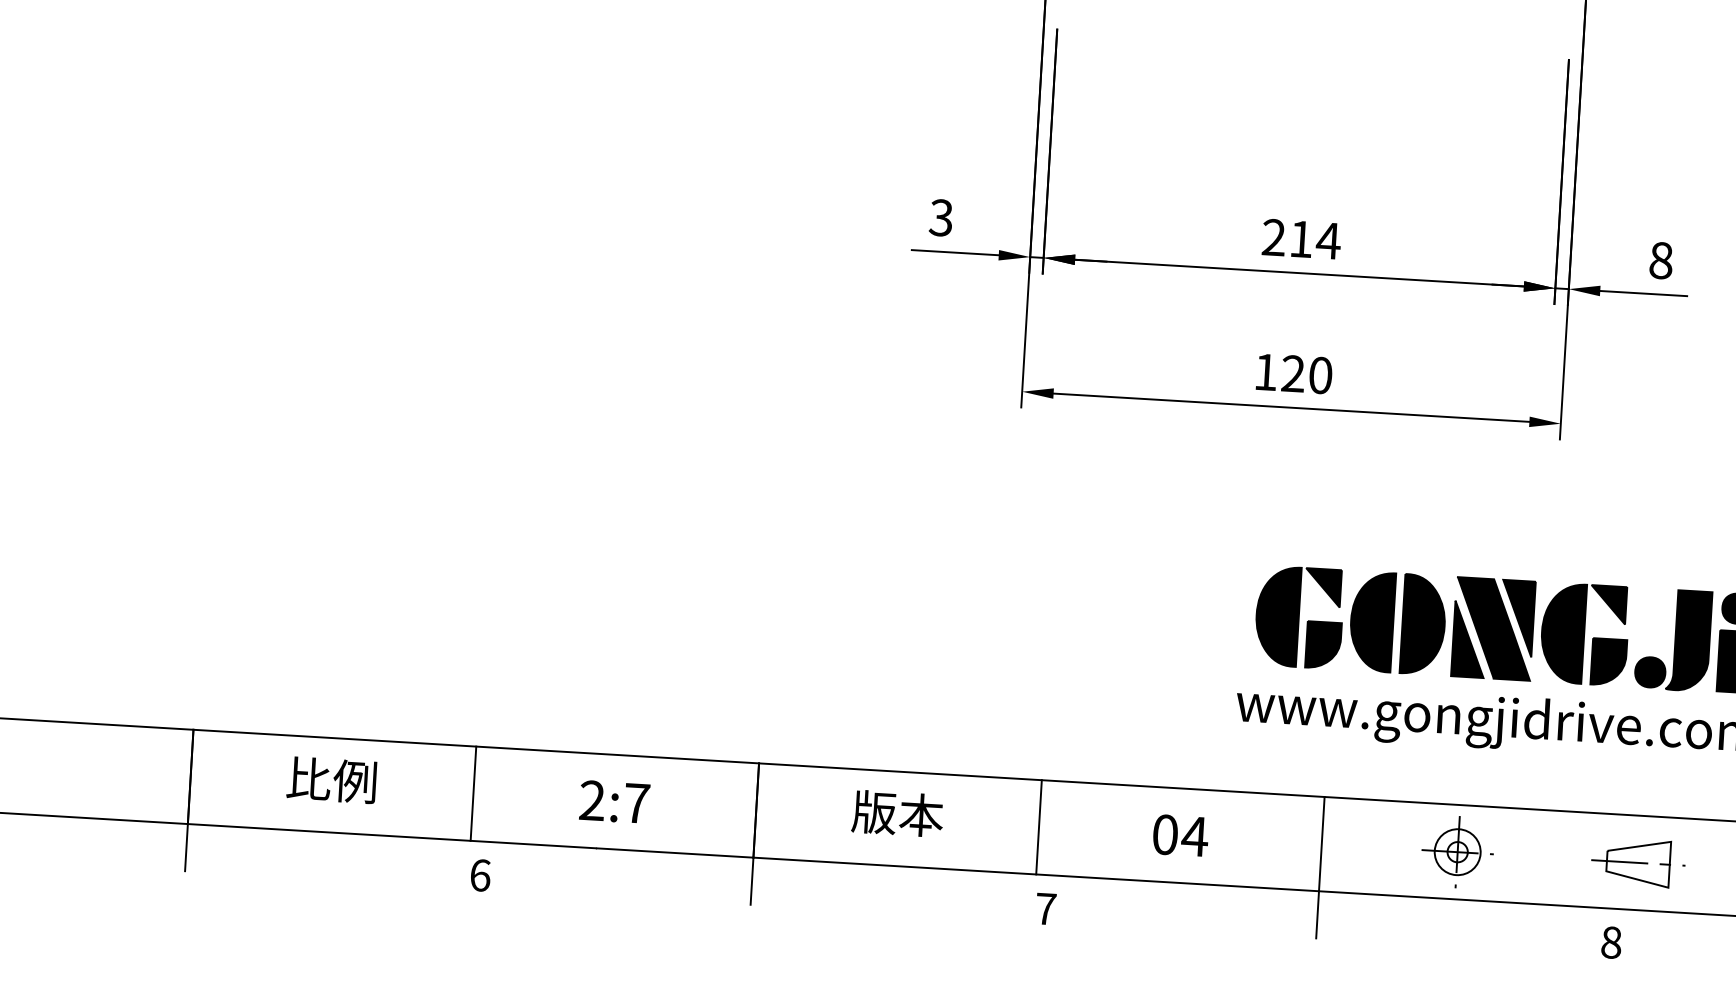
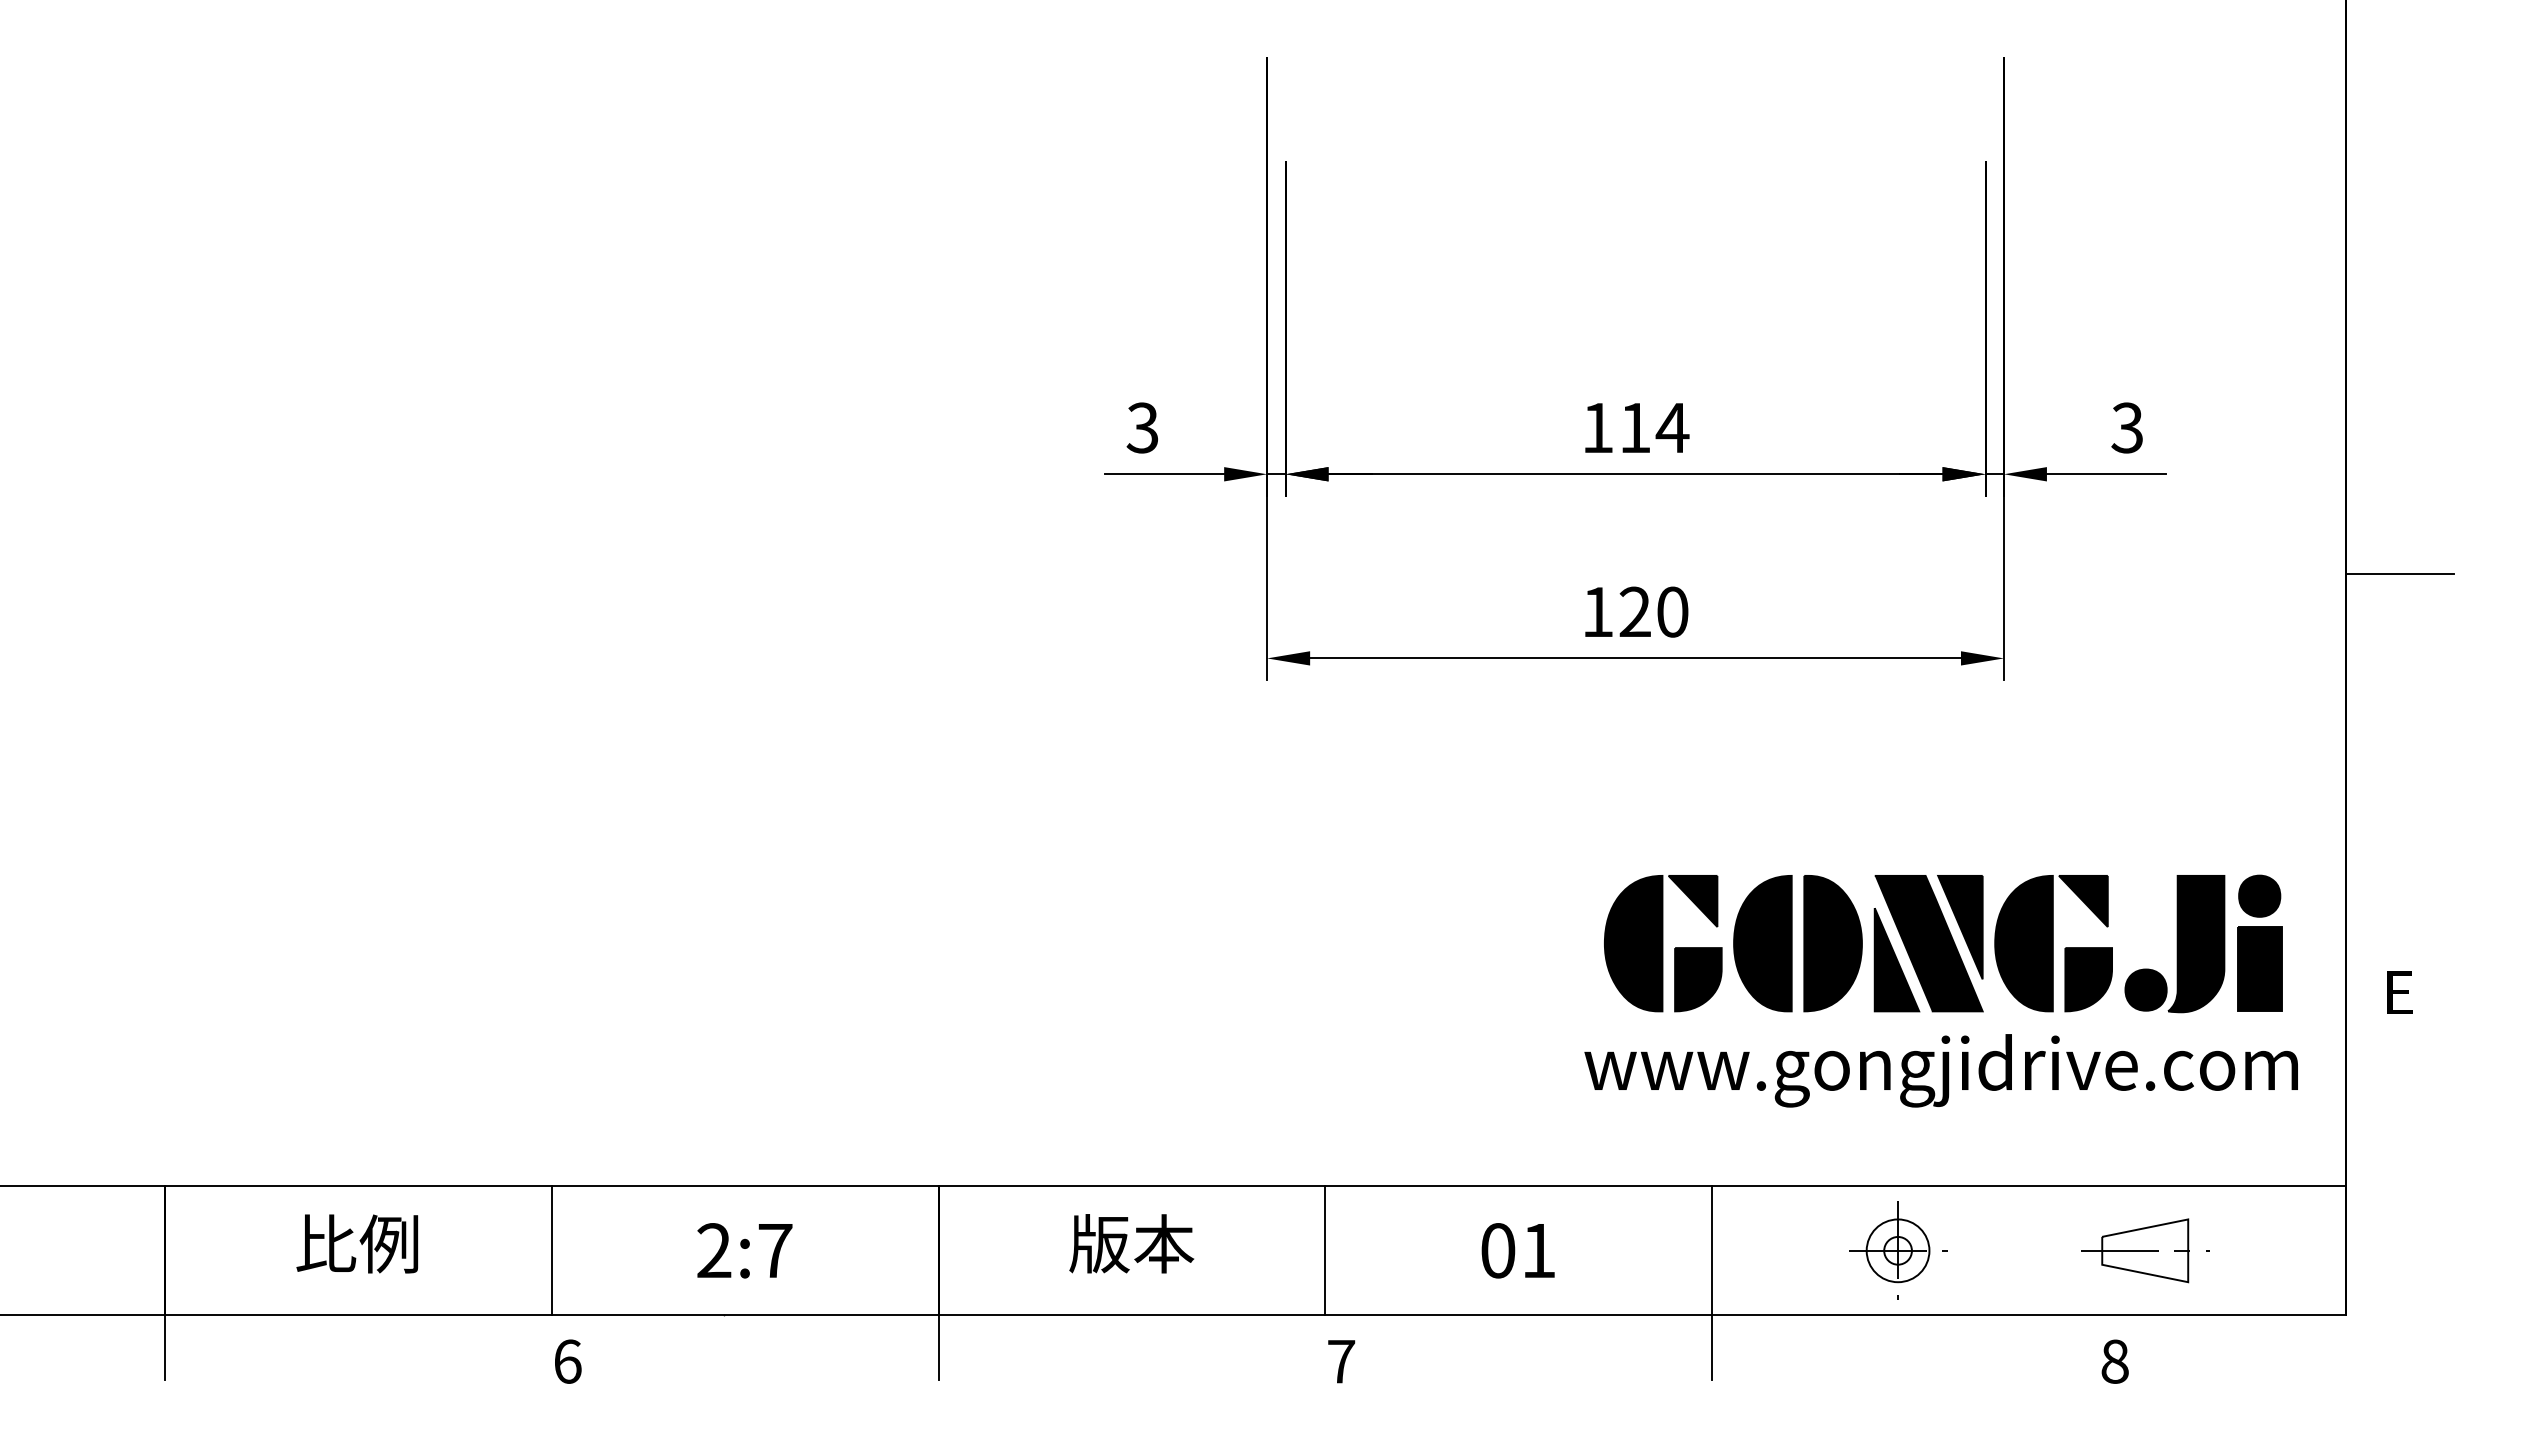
text: (1273, 237) -> (1597, 427), 214 -> 114
text: (1661, 260) -> (2127, 427), 8 -> 3
text: (1194, 836) -> (1538, 1250), 04 -> 01

